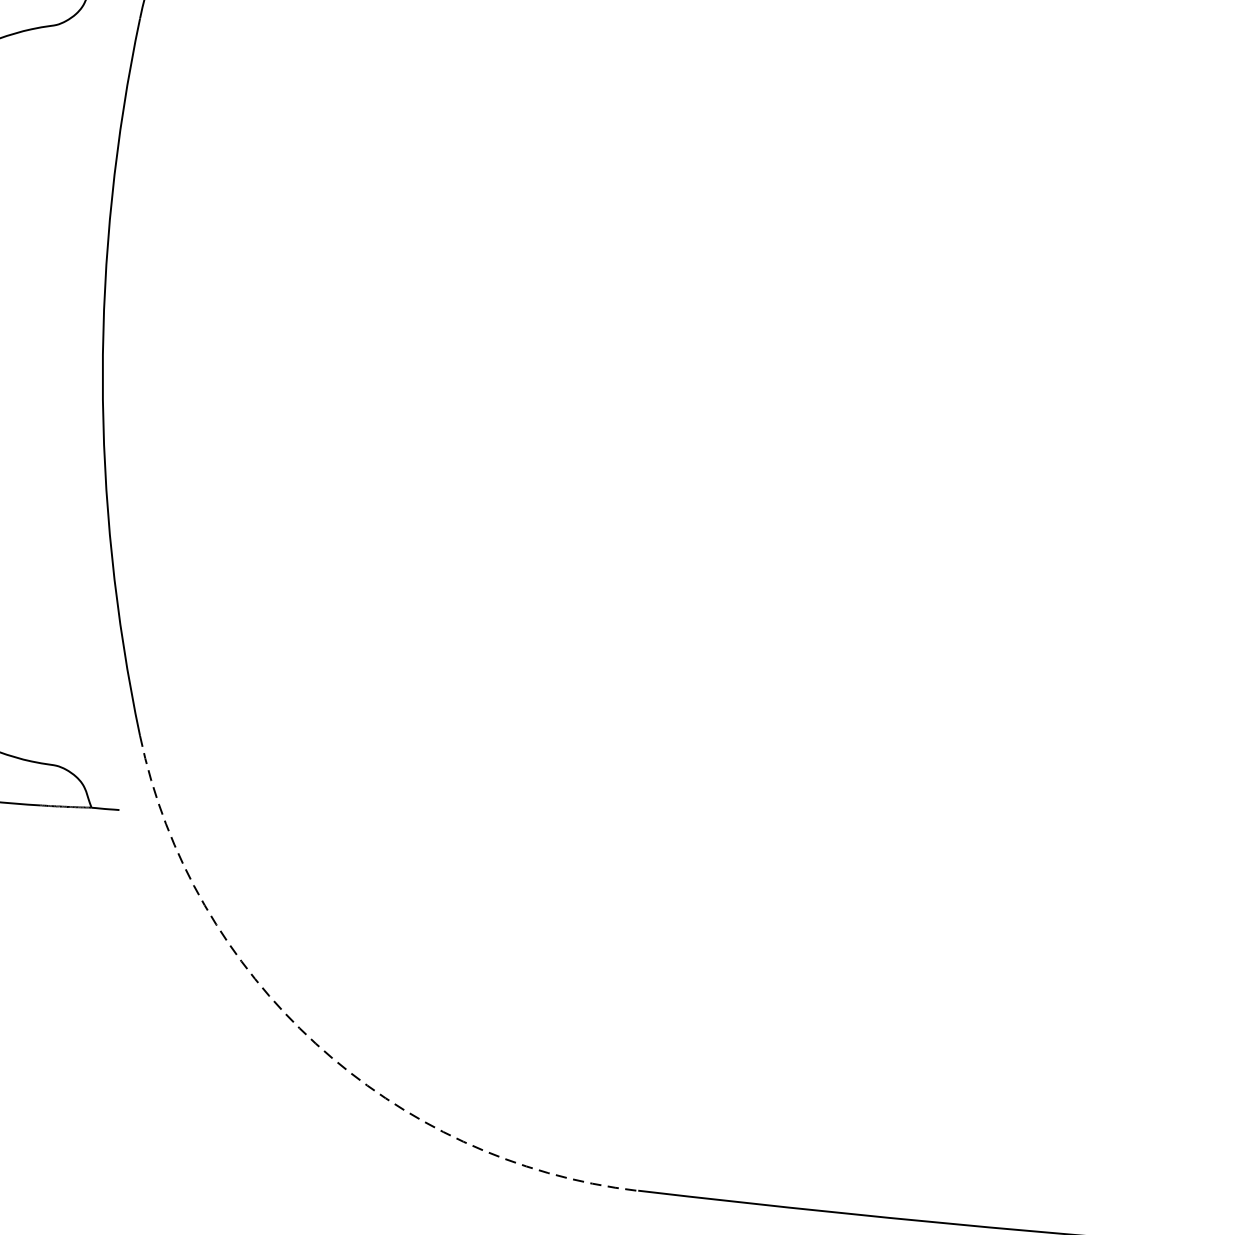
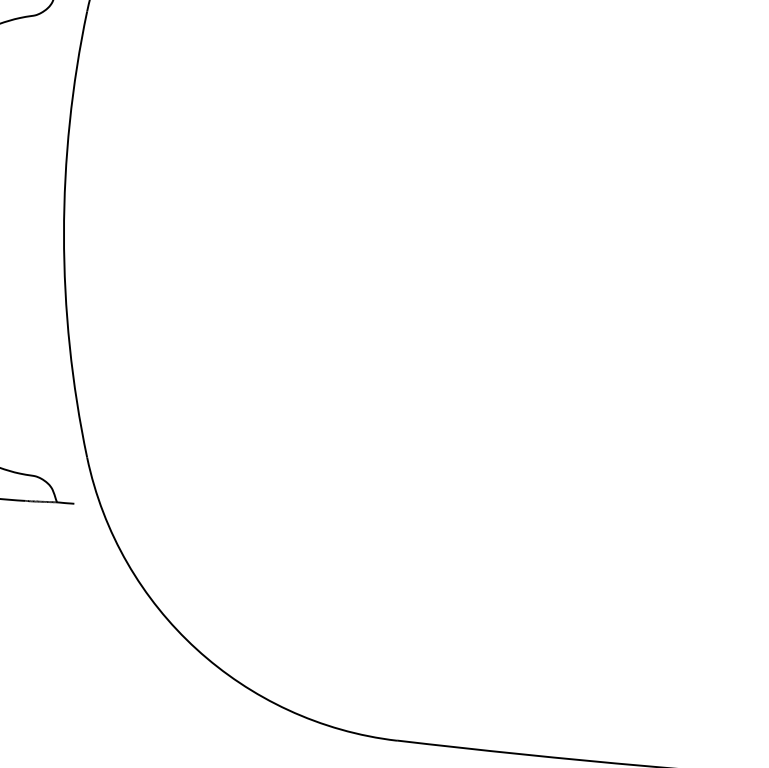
arc: (315, 1044) -> (196, 649), dashed -> solid

